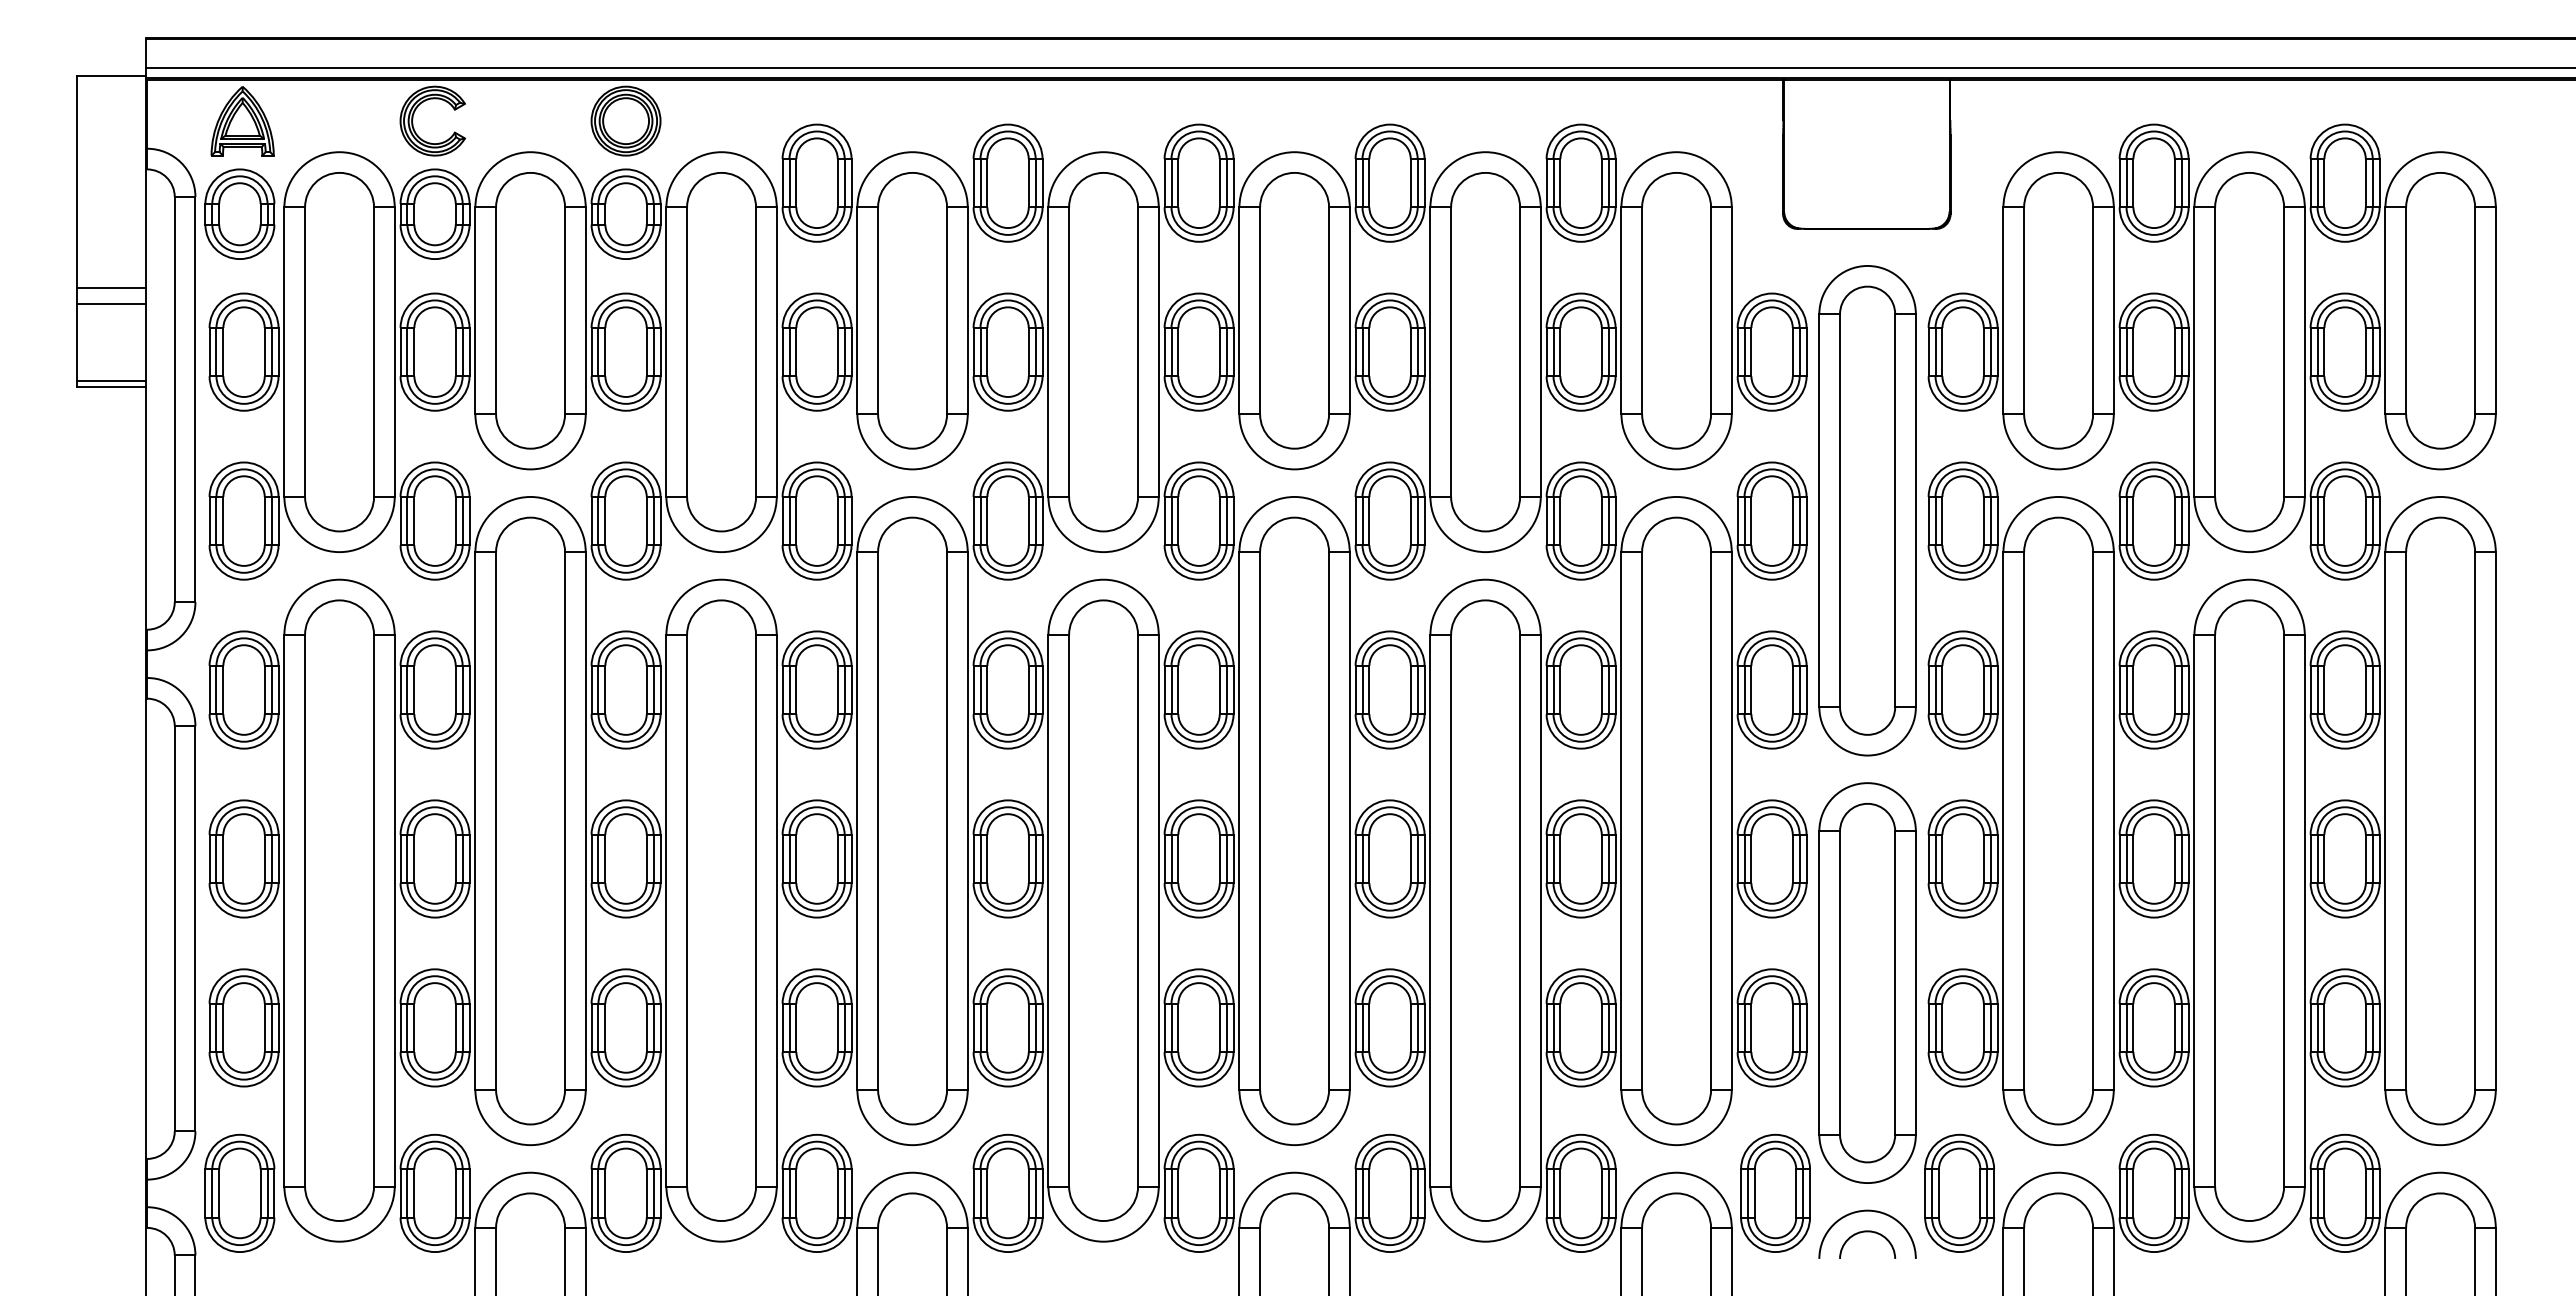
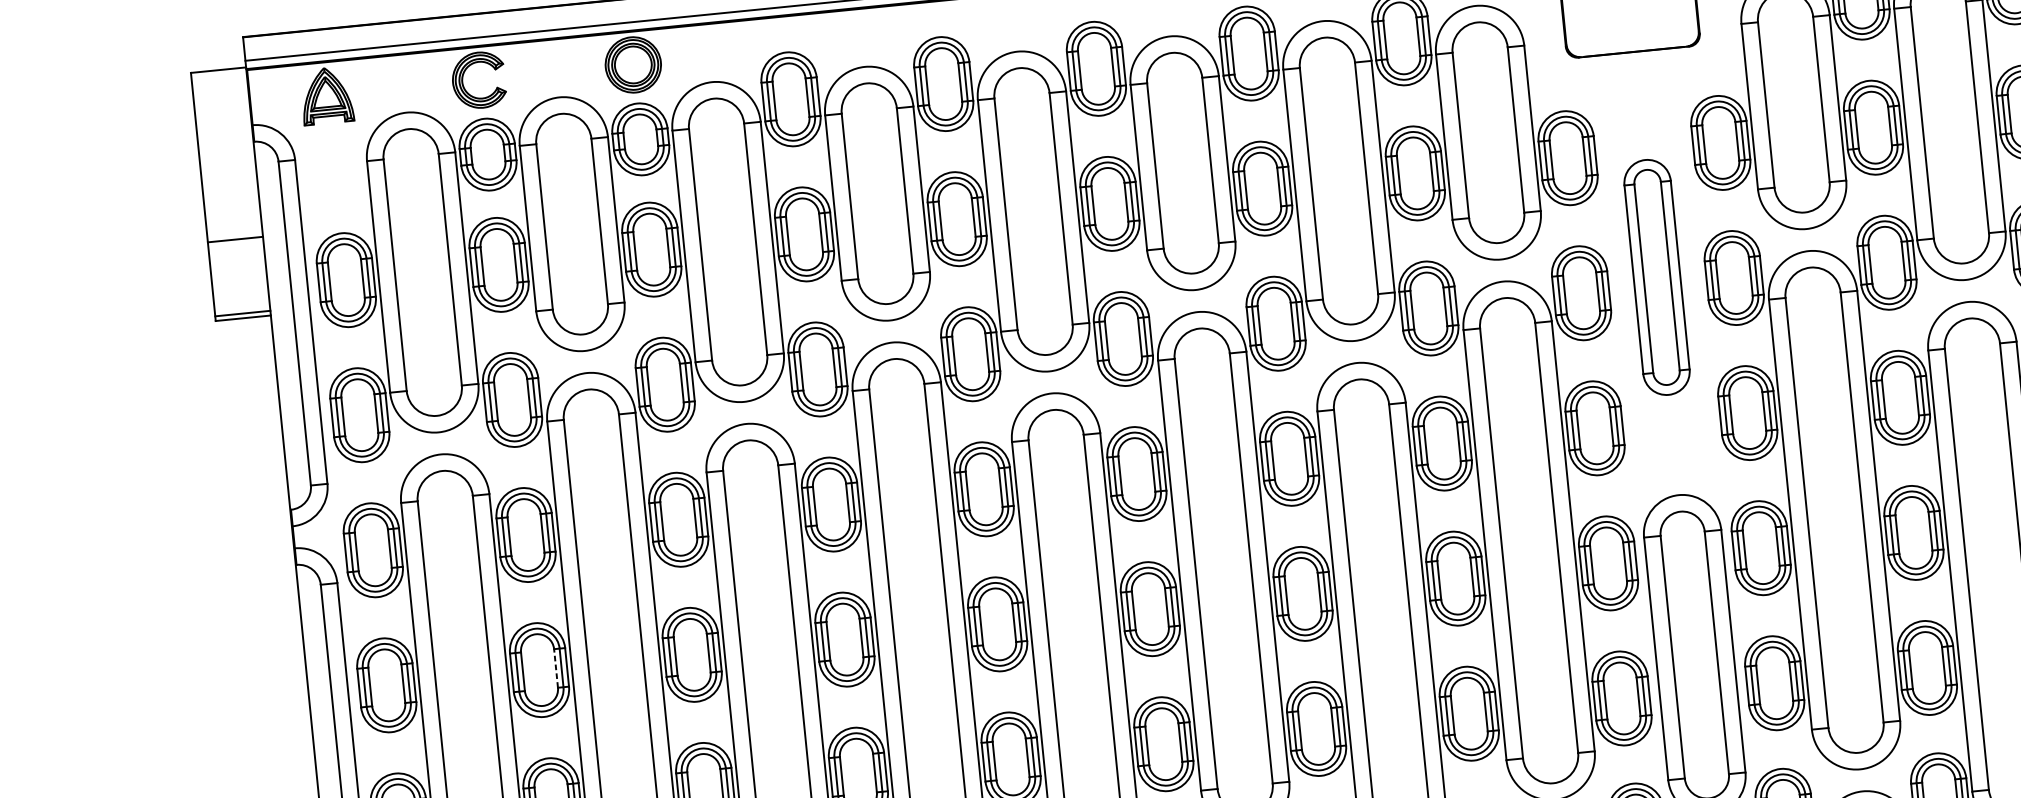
part: (239, 213) -> (331, 169), removed
line: (111, 304) -> (236, 252), removed
part: (1867, 510) -> (1656, 277), size x0.6
line: (455, 858) -> (555, 668), solid -> dashed

